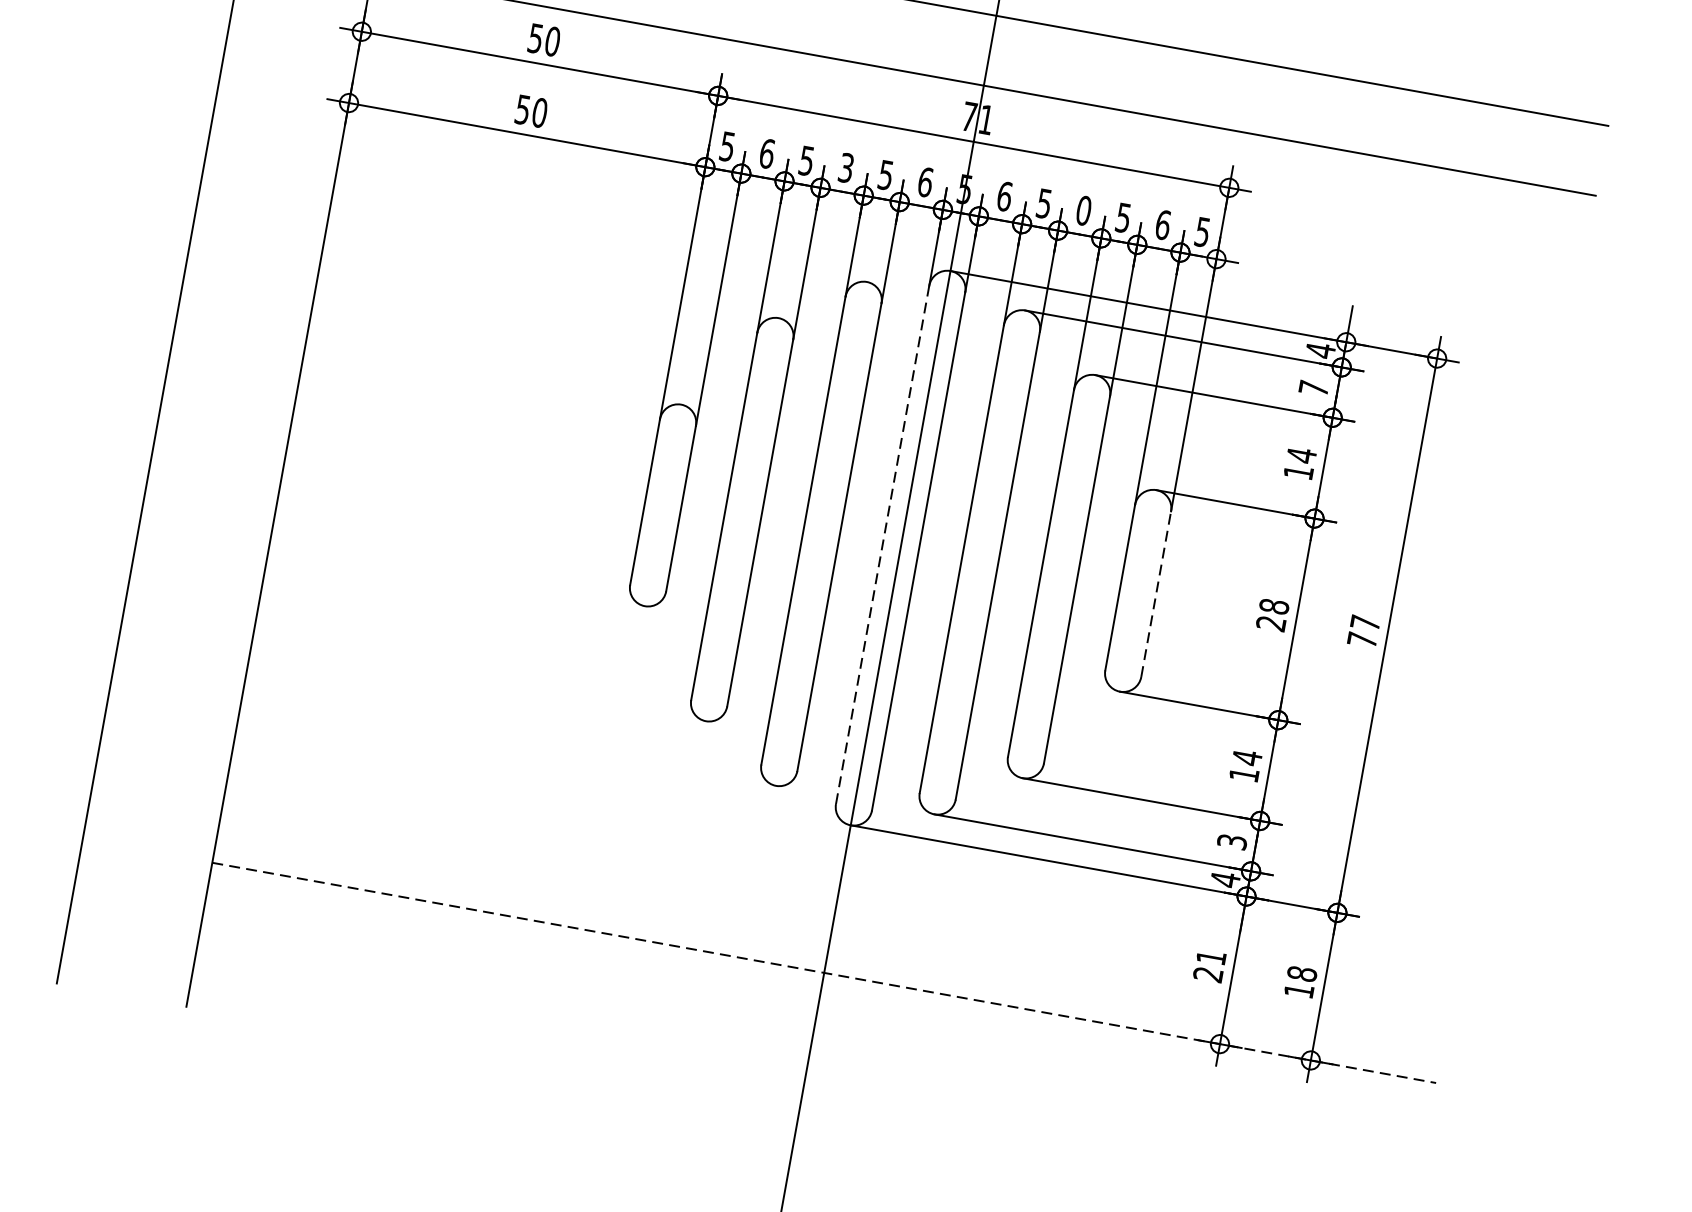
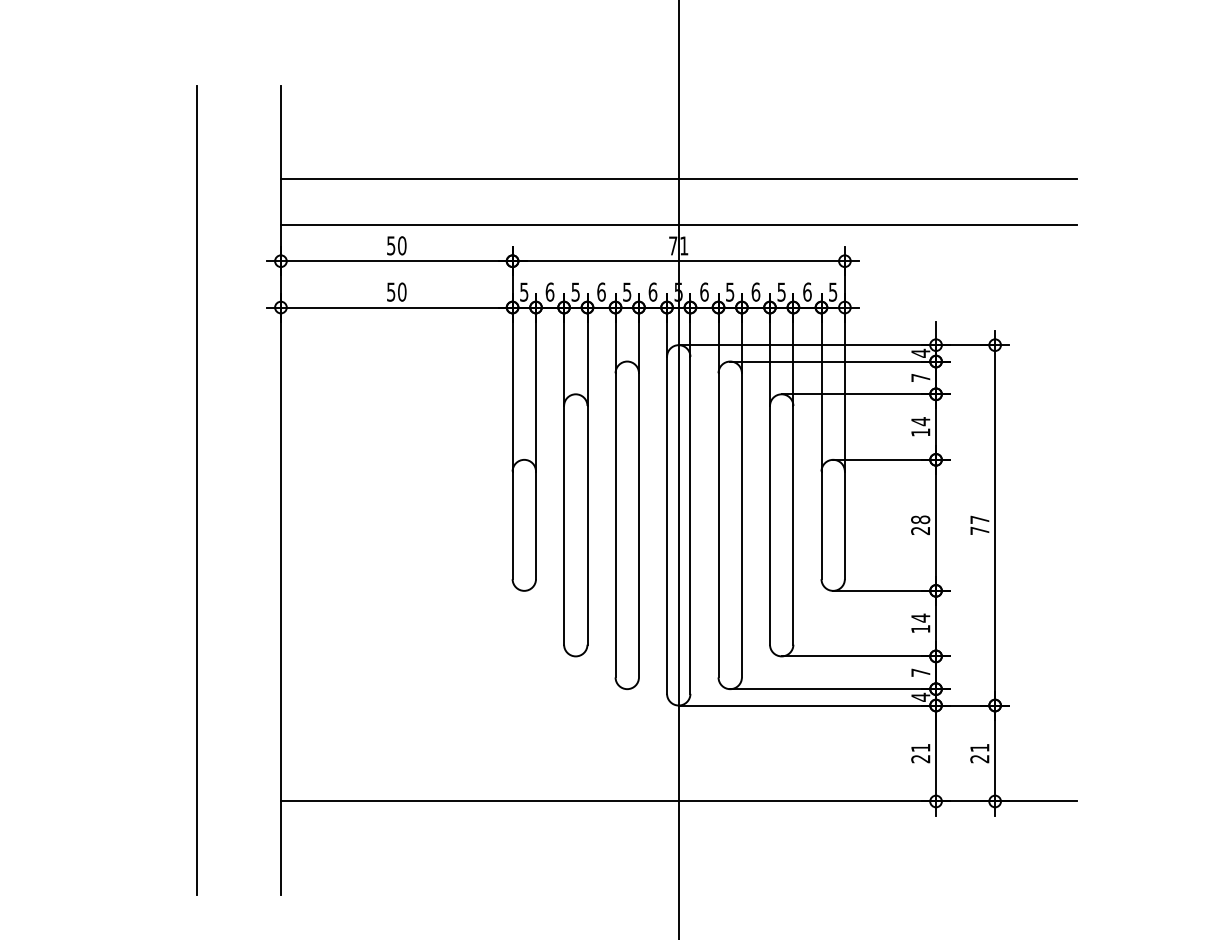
text: (846, 167) -> (601, 291), 3 -> 6
text: (1083, 209) -> (755, 291), 0 -> 6
line: (883, 543) -> (667, 524), dashed -> solid
line: (1155, 594) -> (844, 525), dashed -> solid
text: (1231, 841) -> (920, 672), 3 -> 7
line: (823, 972) -> (678, 801), dashed -> solid
text: (1300, 982) -> (979, 753), 18 -> 21

